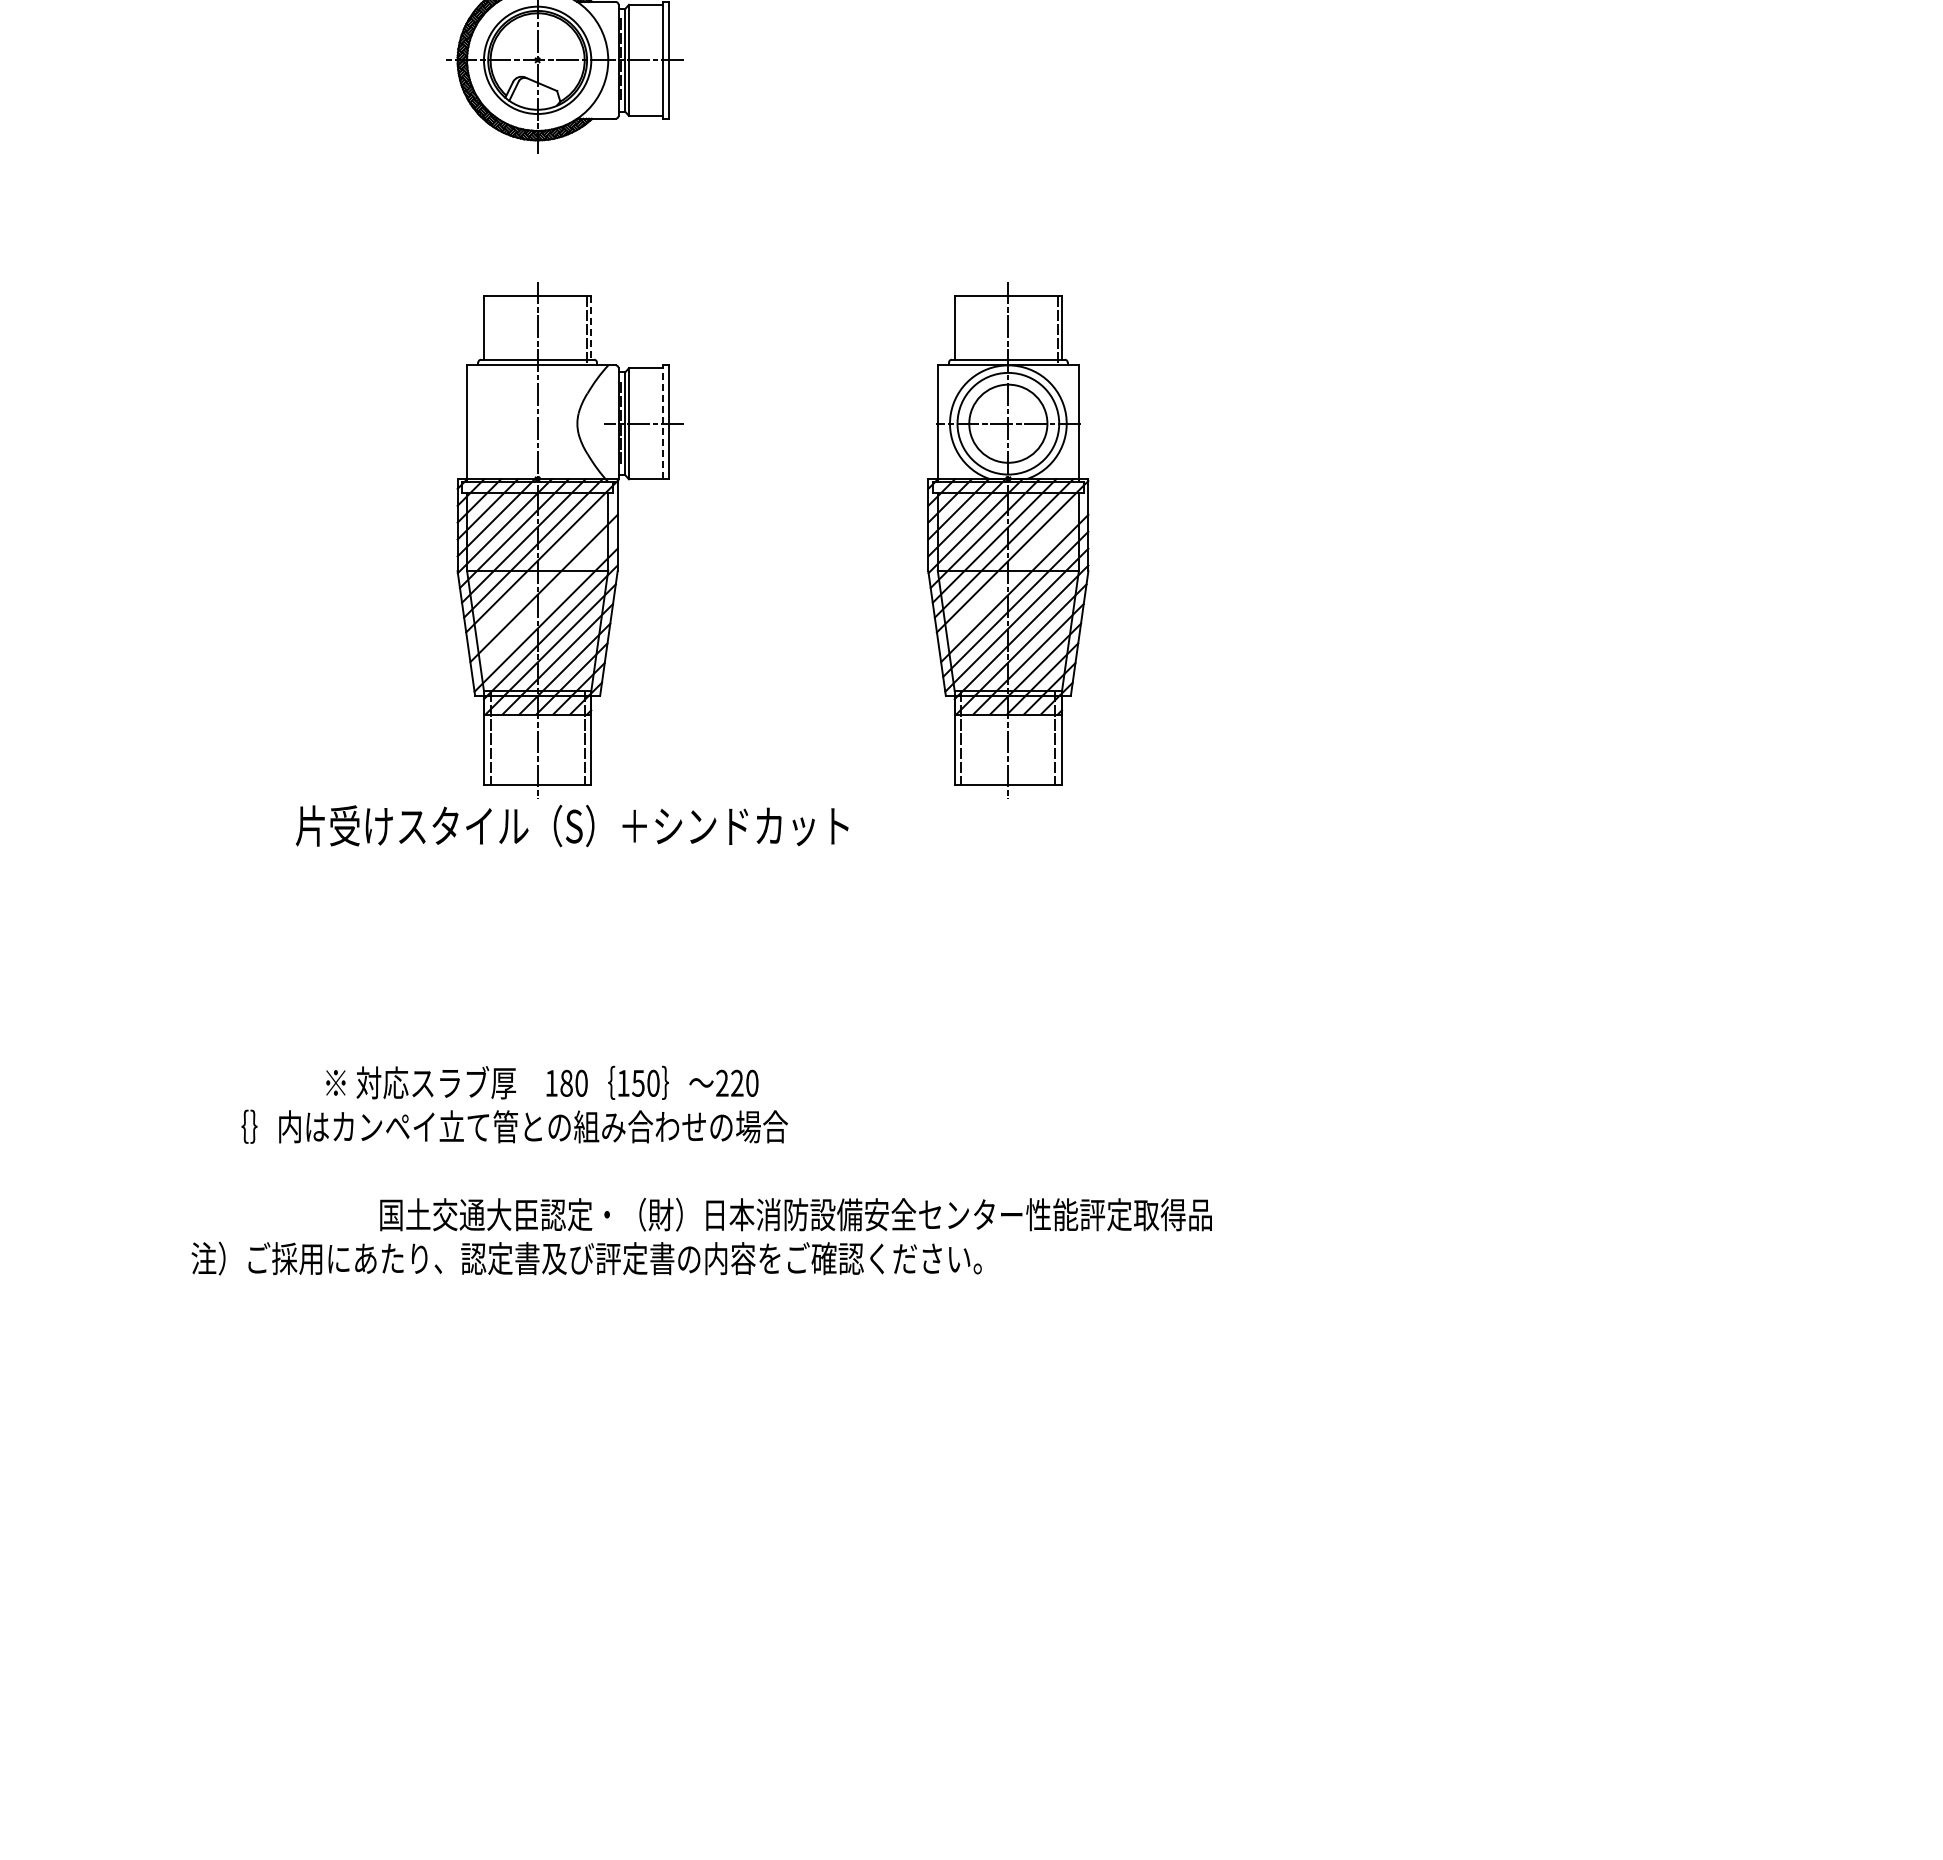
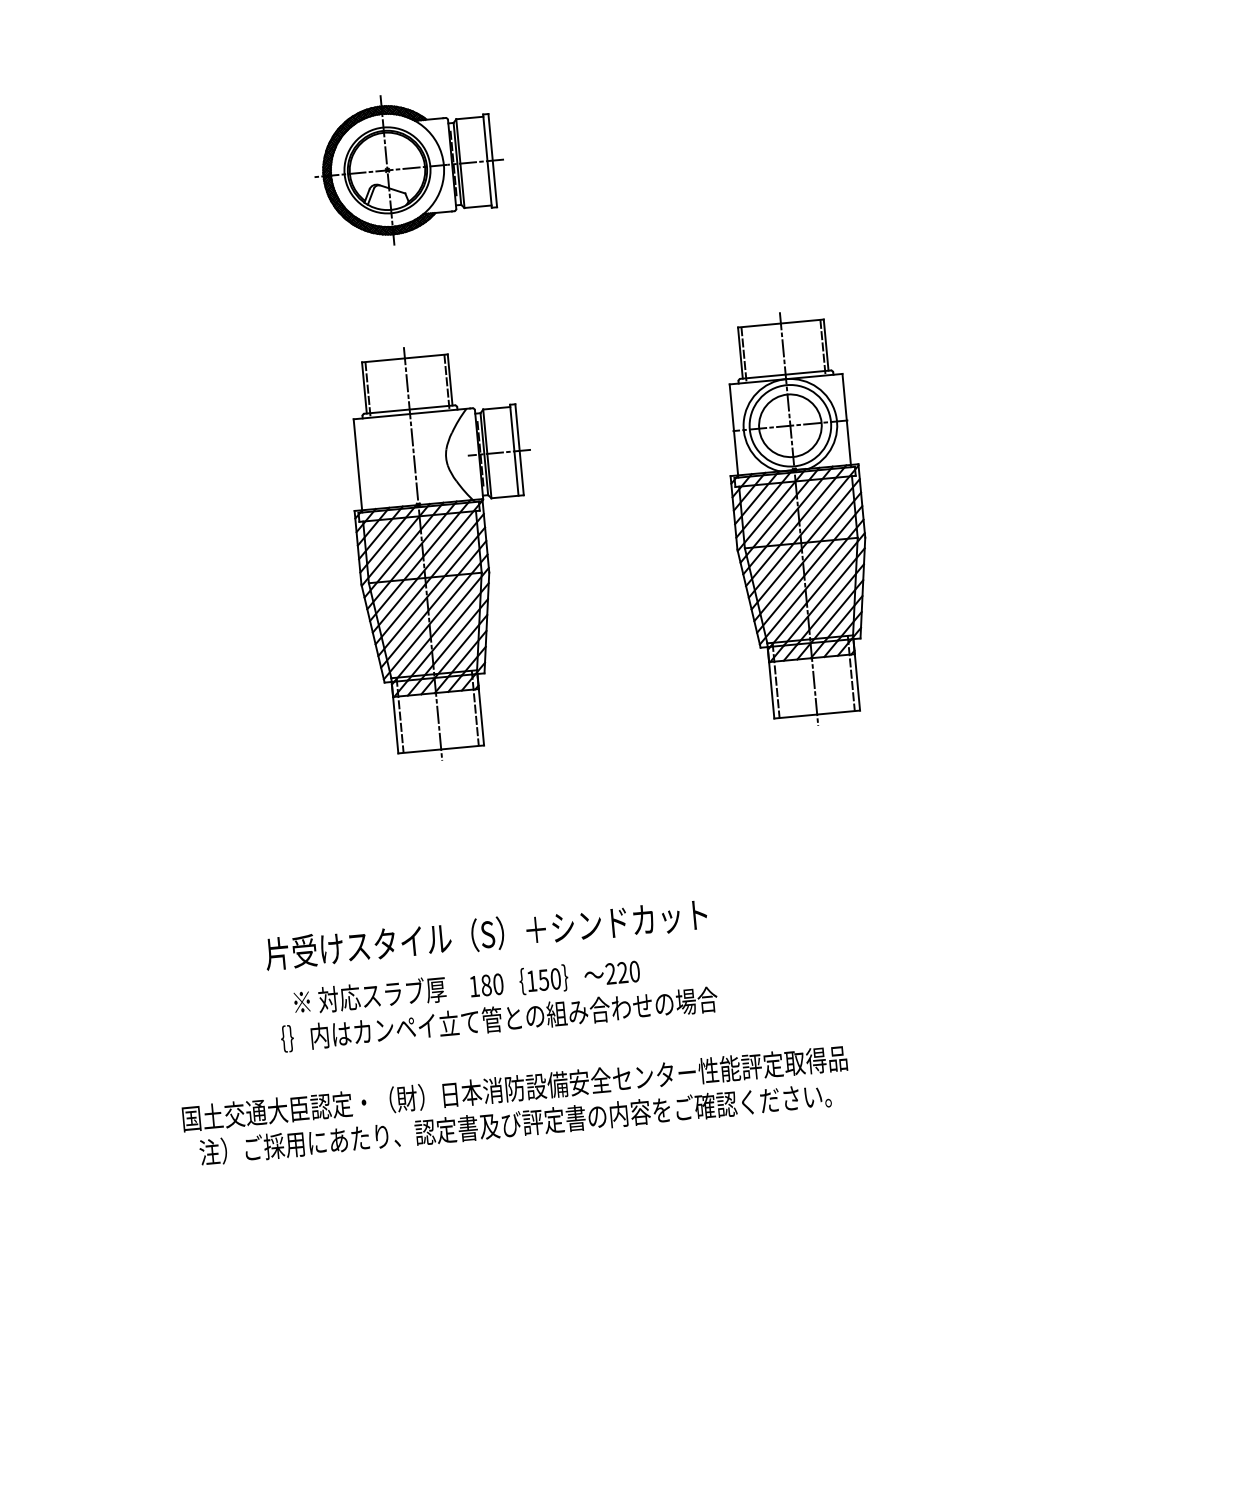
line: (591, 328) -> (450, 380), dashed -> solid
line: (488, 330) -> (368, 389), added
line: (958, 330) -> (743, 355), added
line: (662, 422) -> (514, 450), dashed -> solid
line: (542, 572) -> (429, 579), added
line: (1013, 572) -> (805, 544), added
line: (544, 603) -> (433, 603), added
text: (572, 825) -> (486, 933), moved
text: (514, 1126) -> (499, 1018), moved
text: (795, 1214) -> (514, 1088), moved

